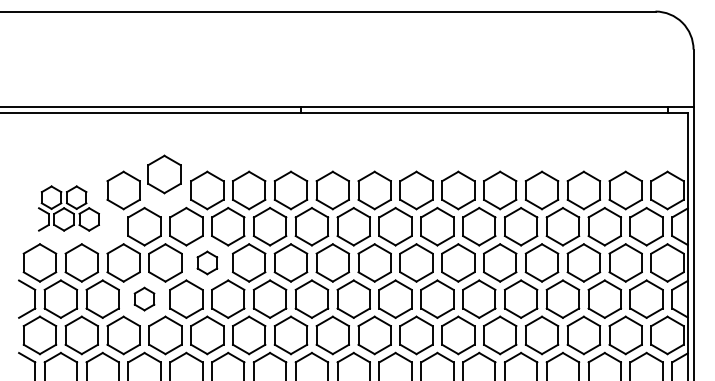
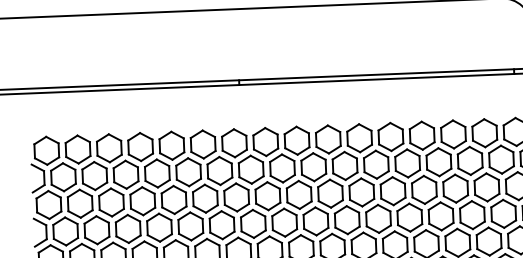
part: (164, 174) -> (140, 147), moved
part: (68, 208) -> (68, 163), size x1.67
part: (207, 262) -> (174, 199), size x1.67
part: (144, 298) -> (128, 228), size x1.67

